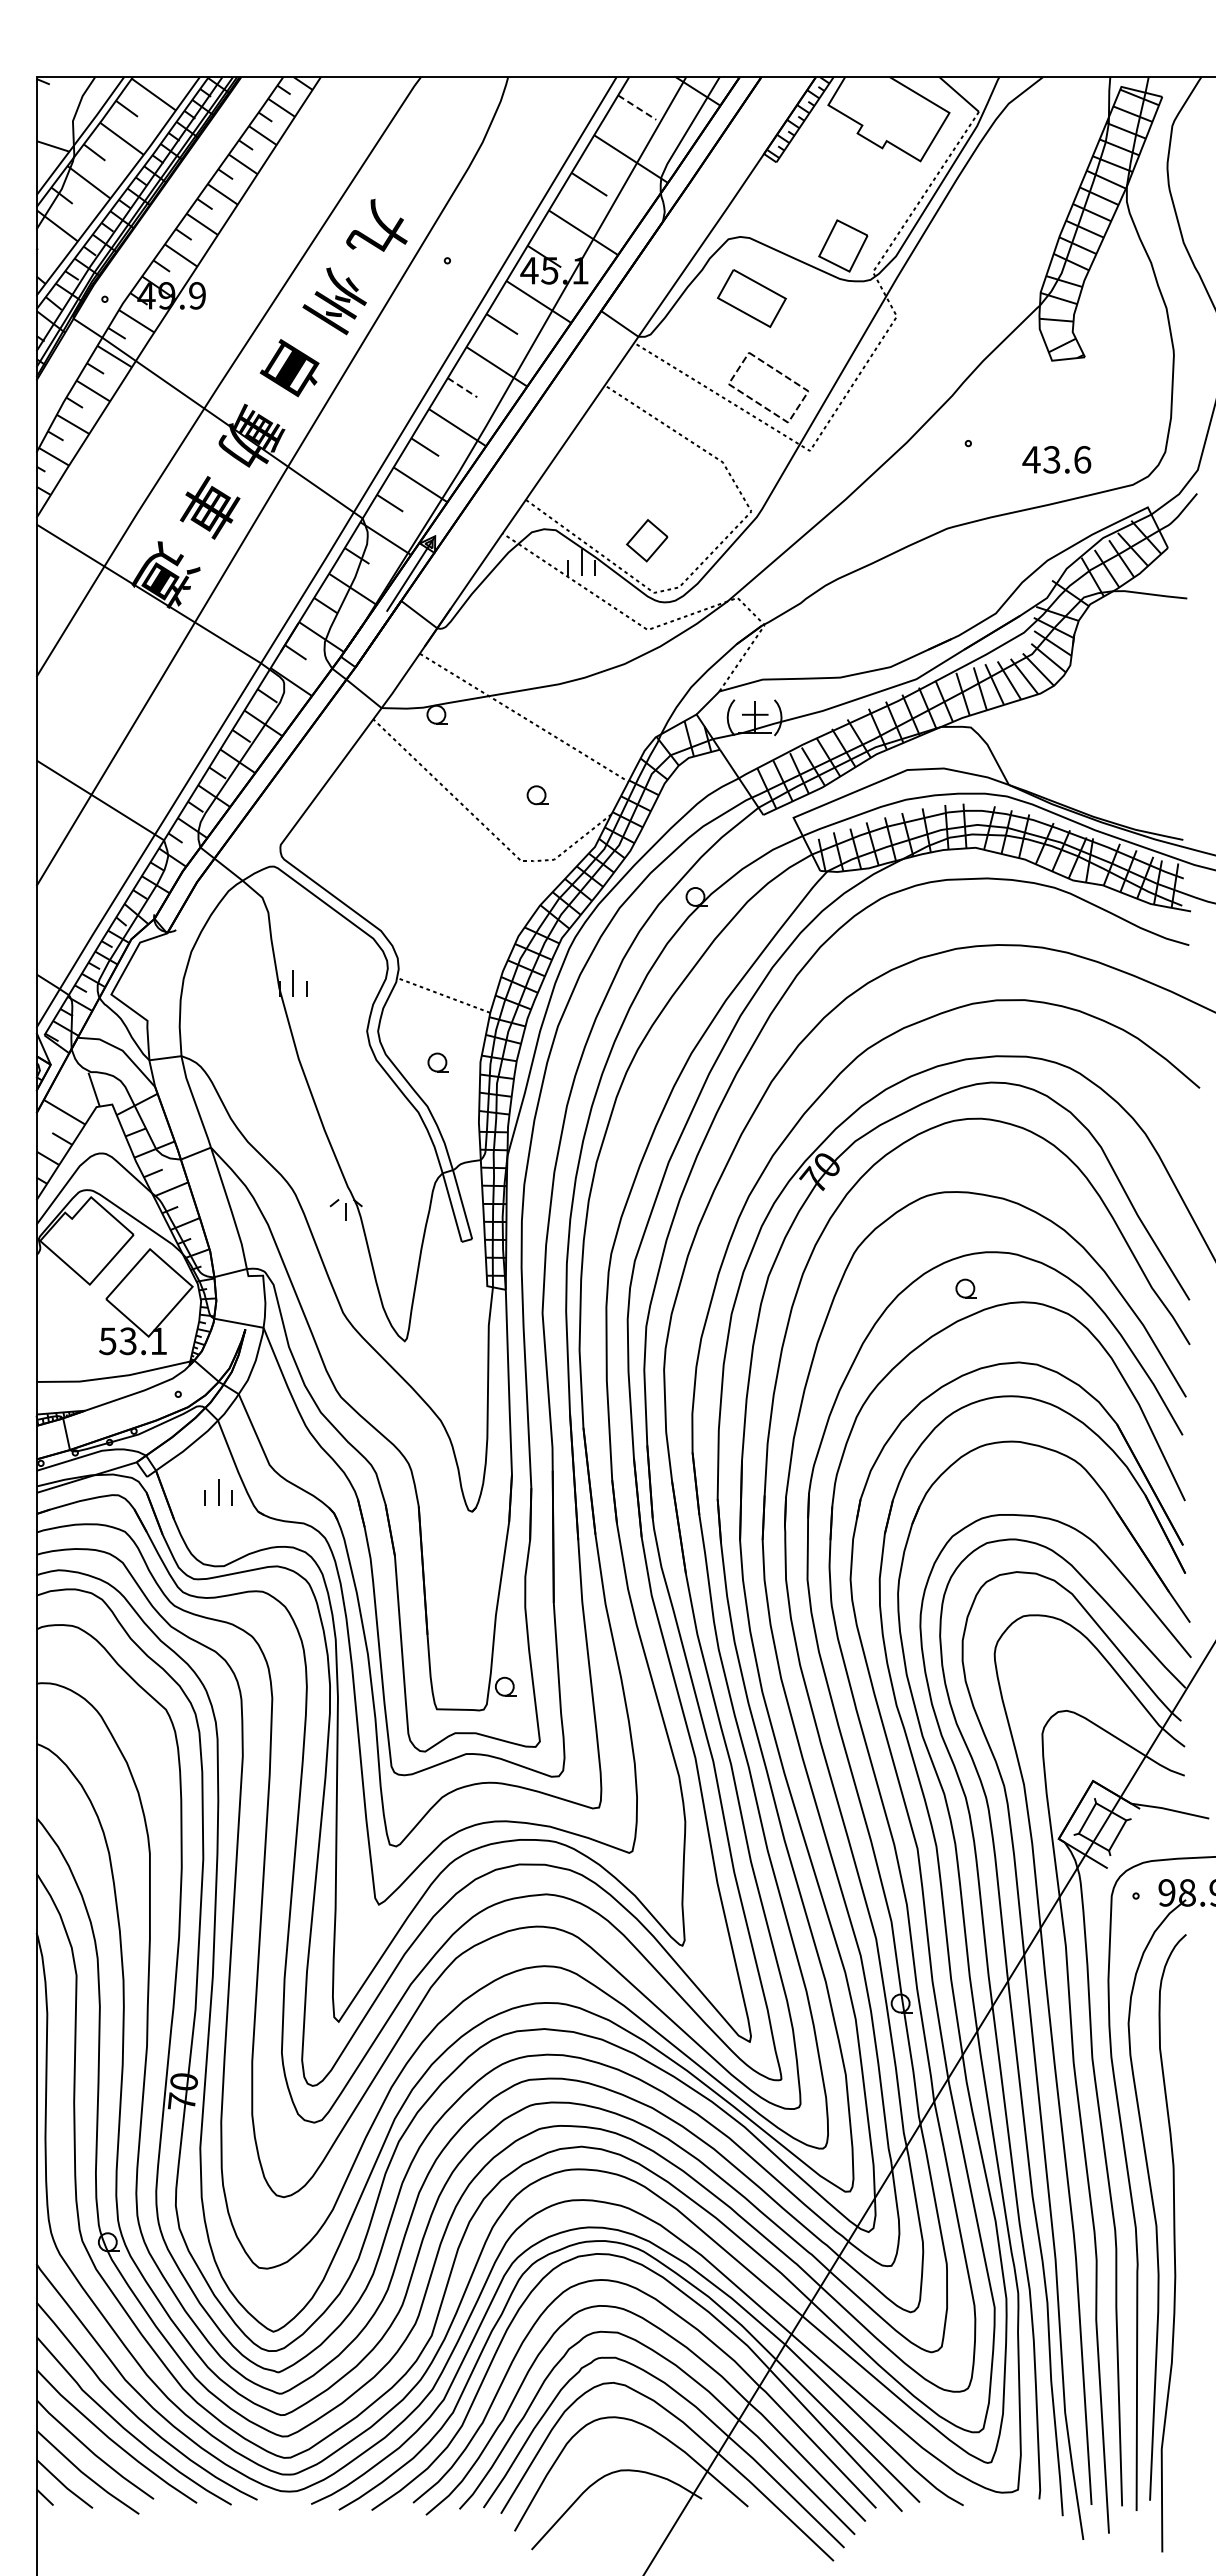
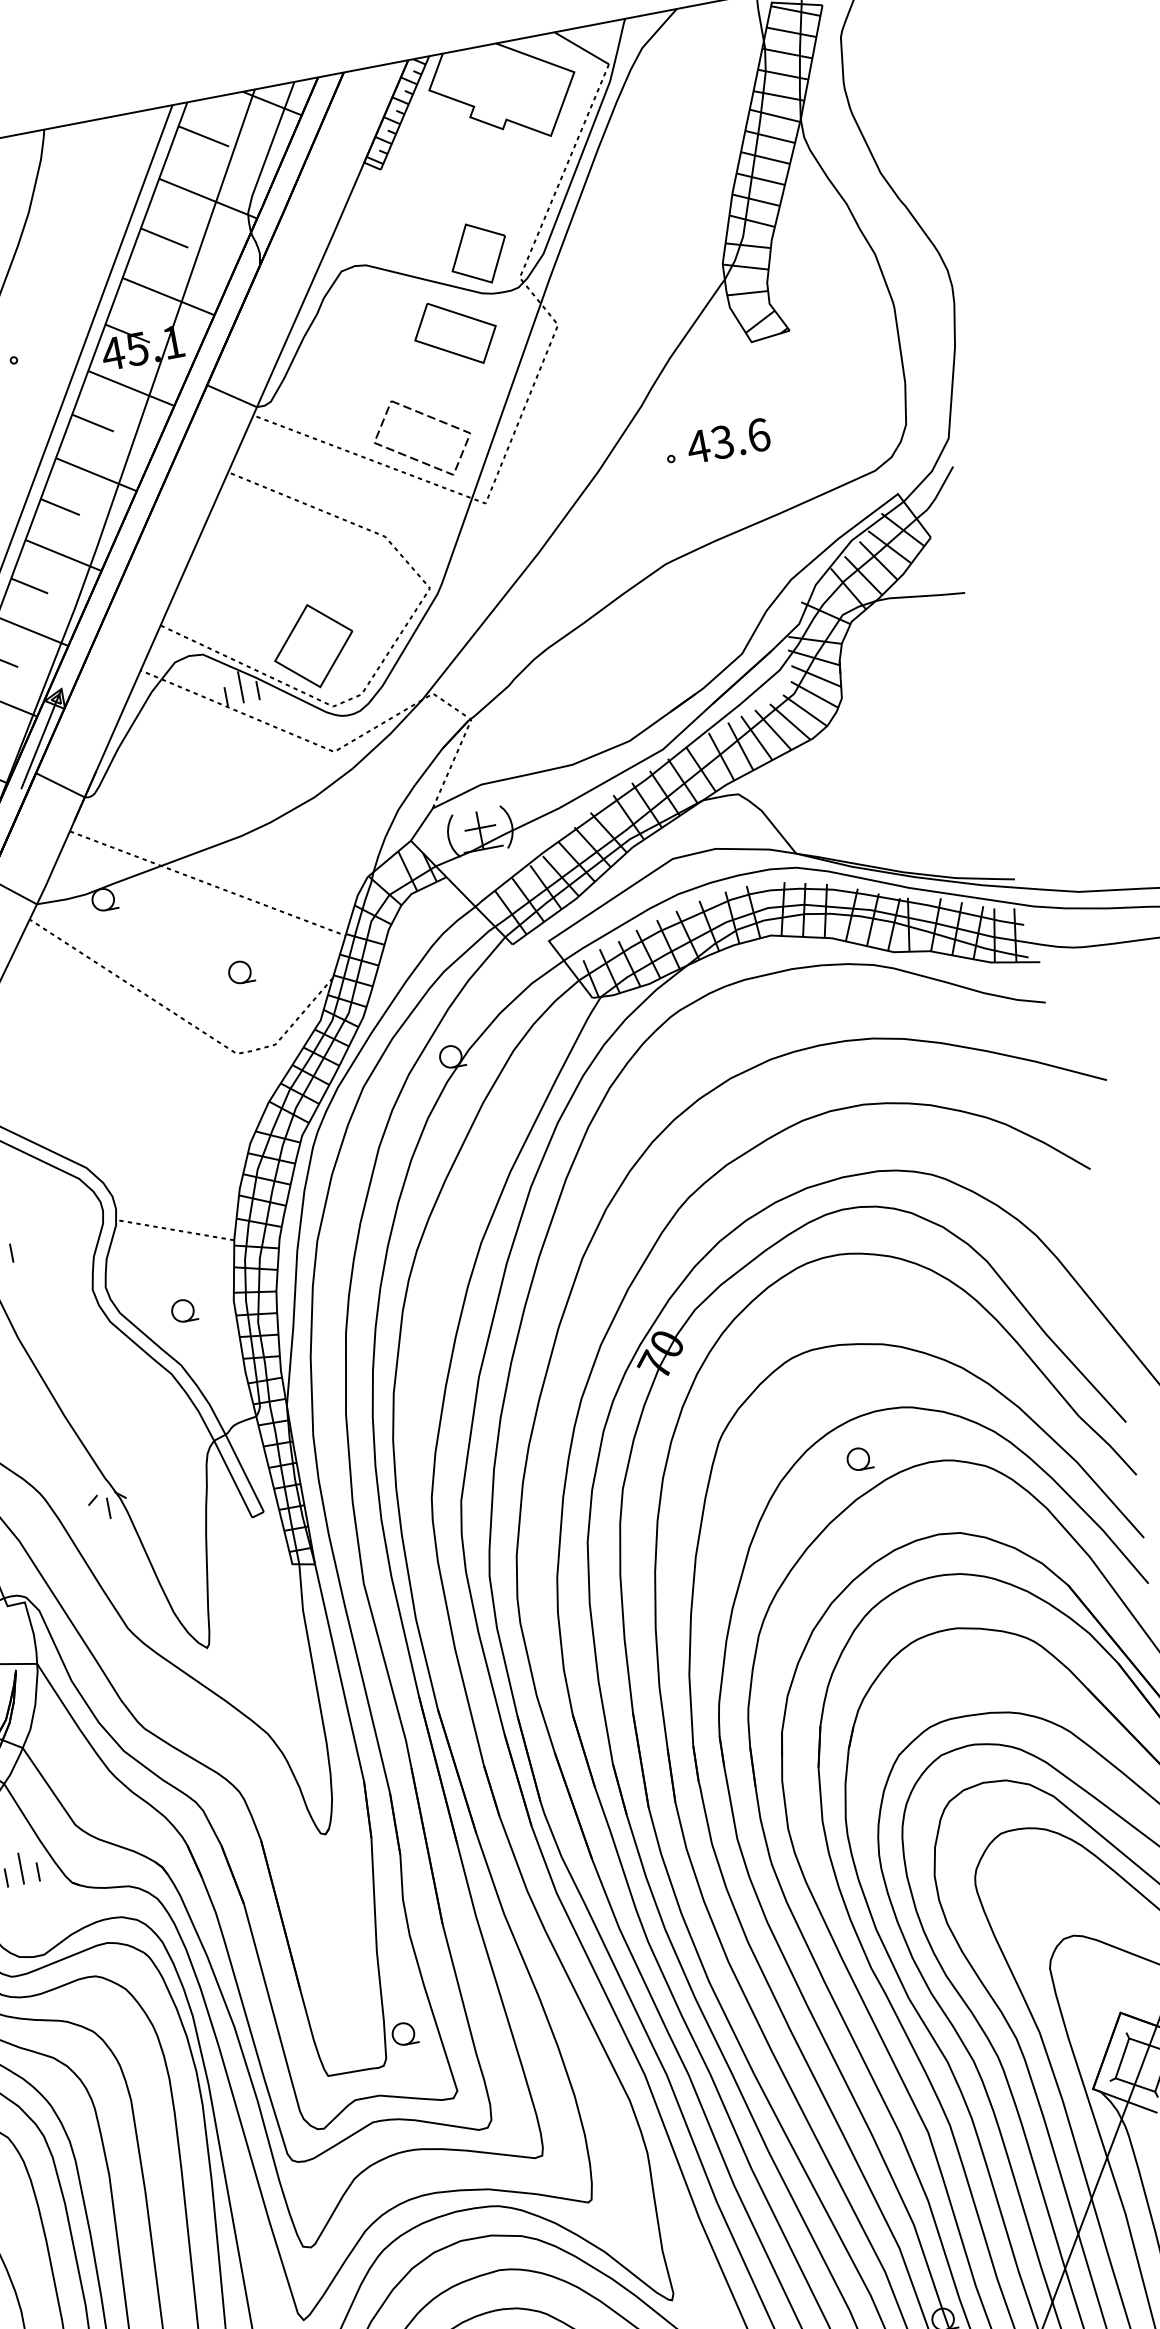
line: (637, 107) -> (204, 136), dashed -> solid
part: (751, 298) -> (455, 333), moved
line: (462, 387) -> (60, 506), dashed -> solid
text: (1056, 459) -> (728, 440), moved
part: (646, 540) -> (312, 646), size x1.67

